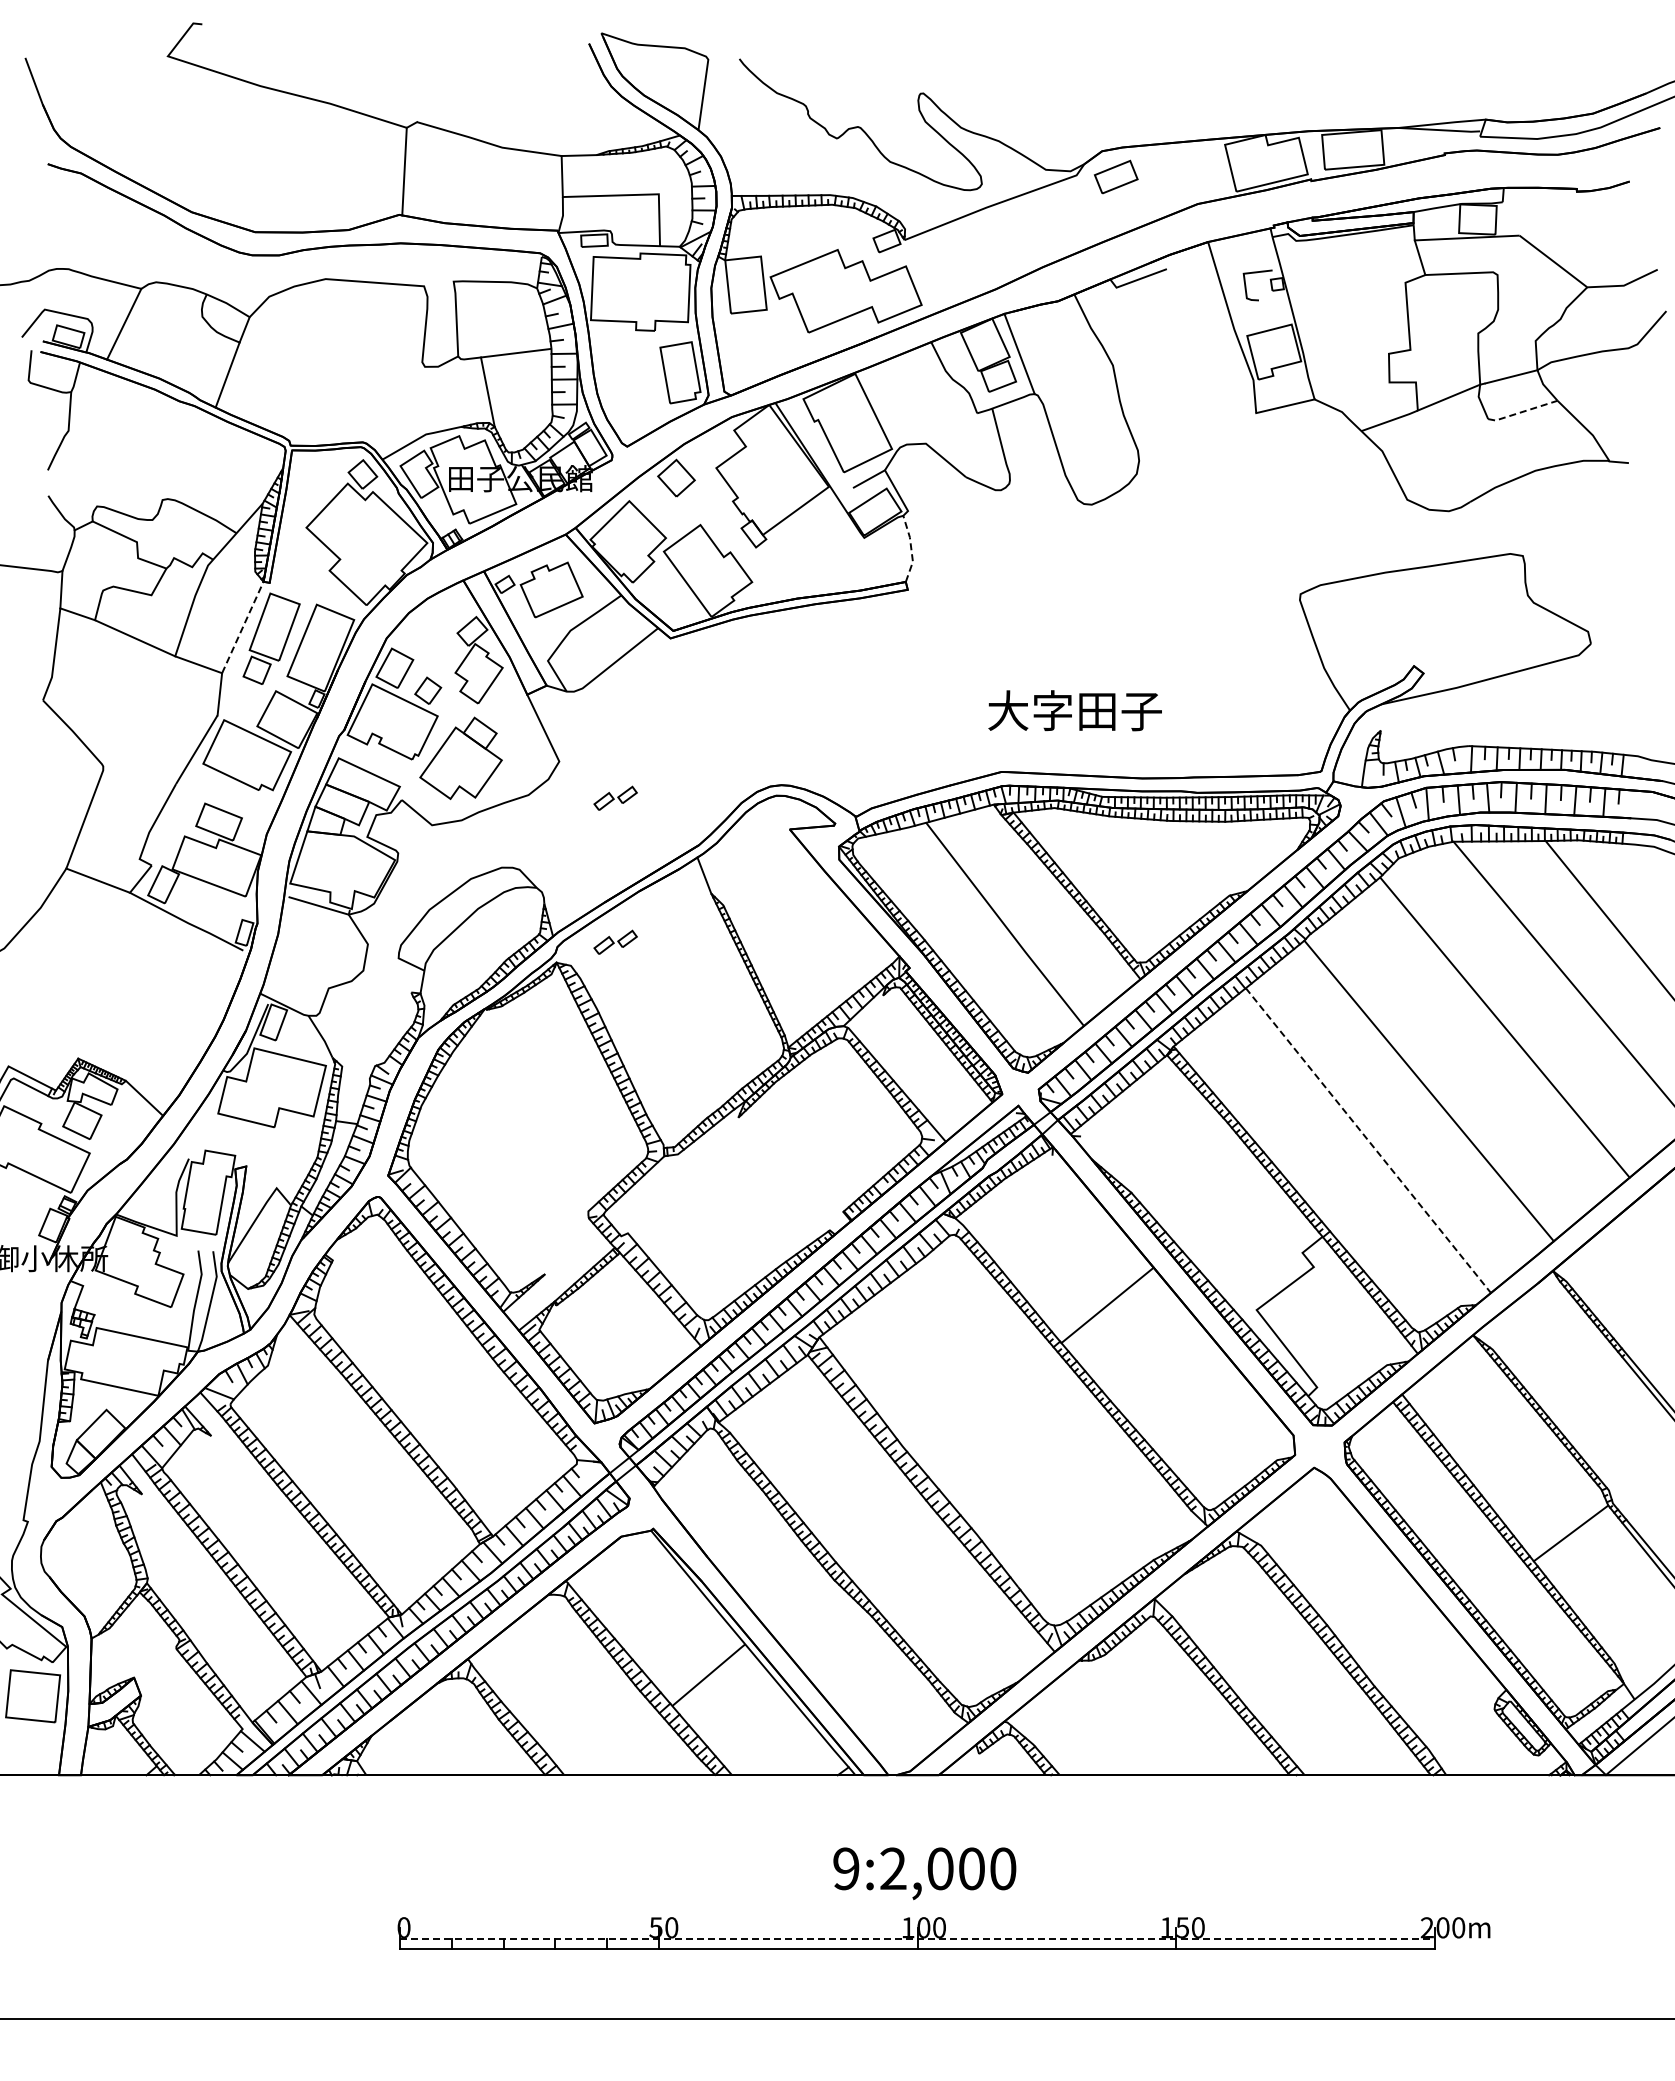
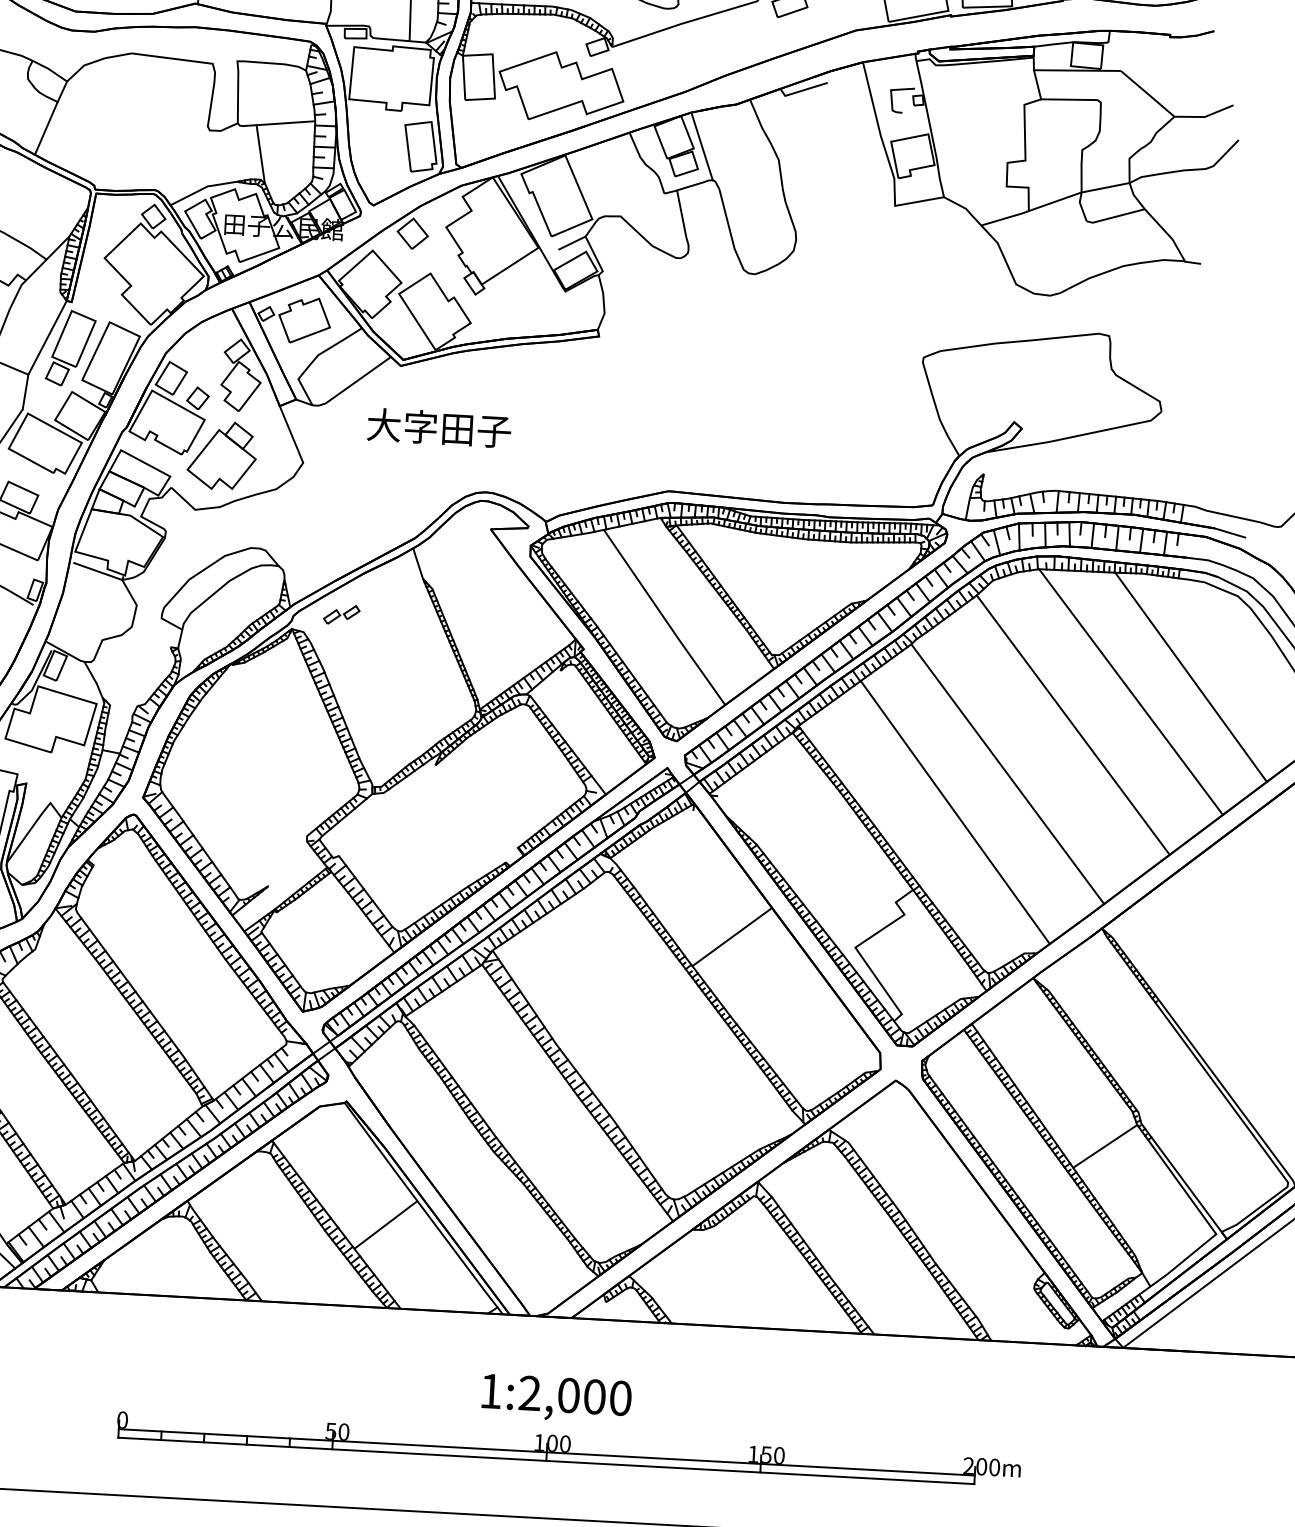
line: (1522, 411) -> (1115, 216), dashed -> solid
line: (911, 549) -> (603, 303), dashed -> solid
line: (243, 627) -> (48, 337), dashed -> solid
text: (1074, 710) -> (438, 427), moved
part: (615, 797) -> (348, 495), removed
line: (1368, 1140) -> (955, 812), dashed -> solid
text: (846, 1868) -> (491, 1391), 9:2,000 -> 1:2,000
line: (917, 1938) -> (546, 1452), dashed -> solid

